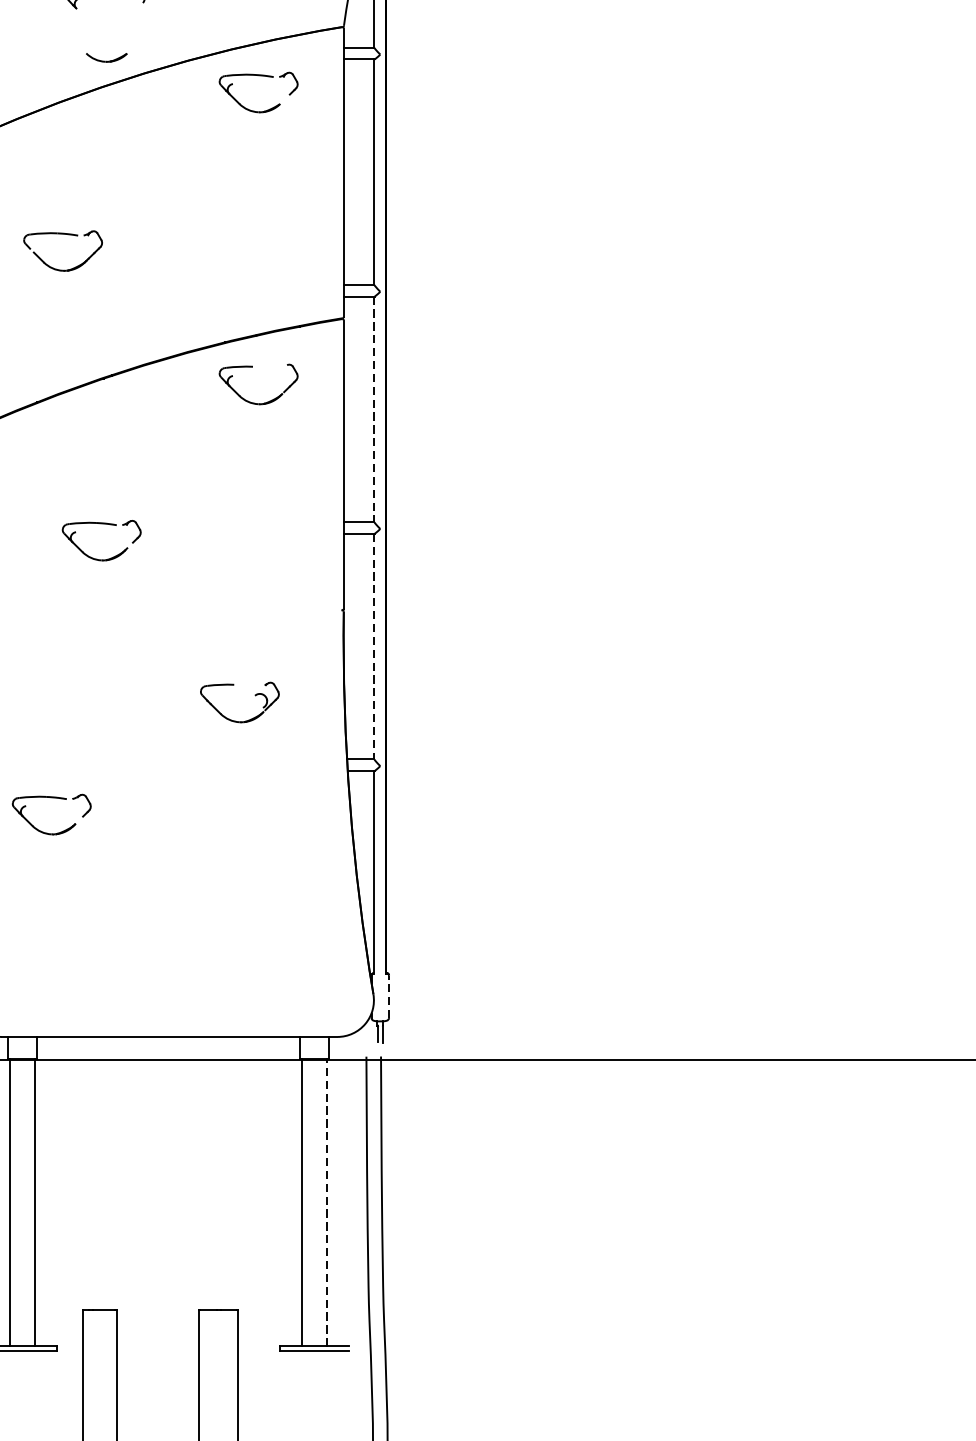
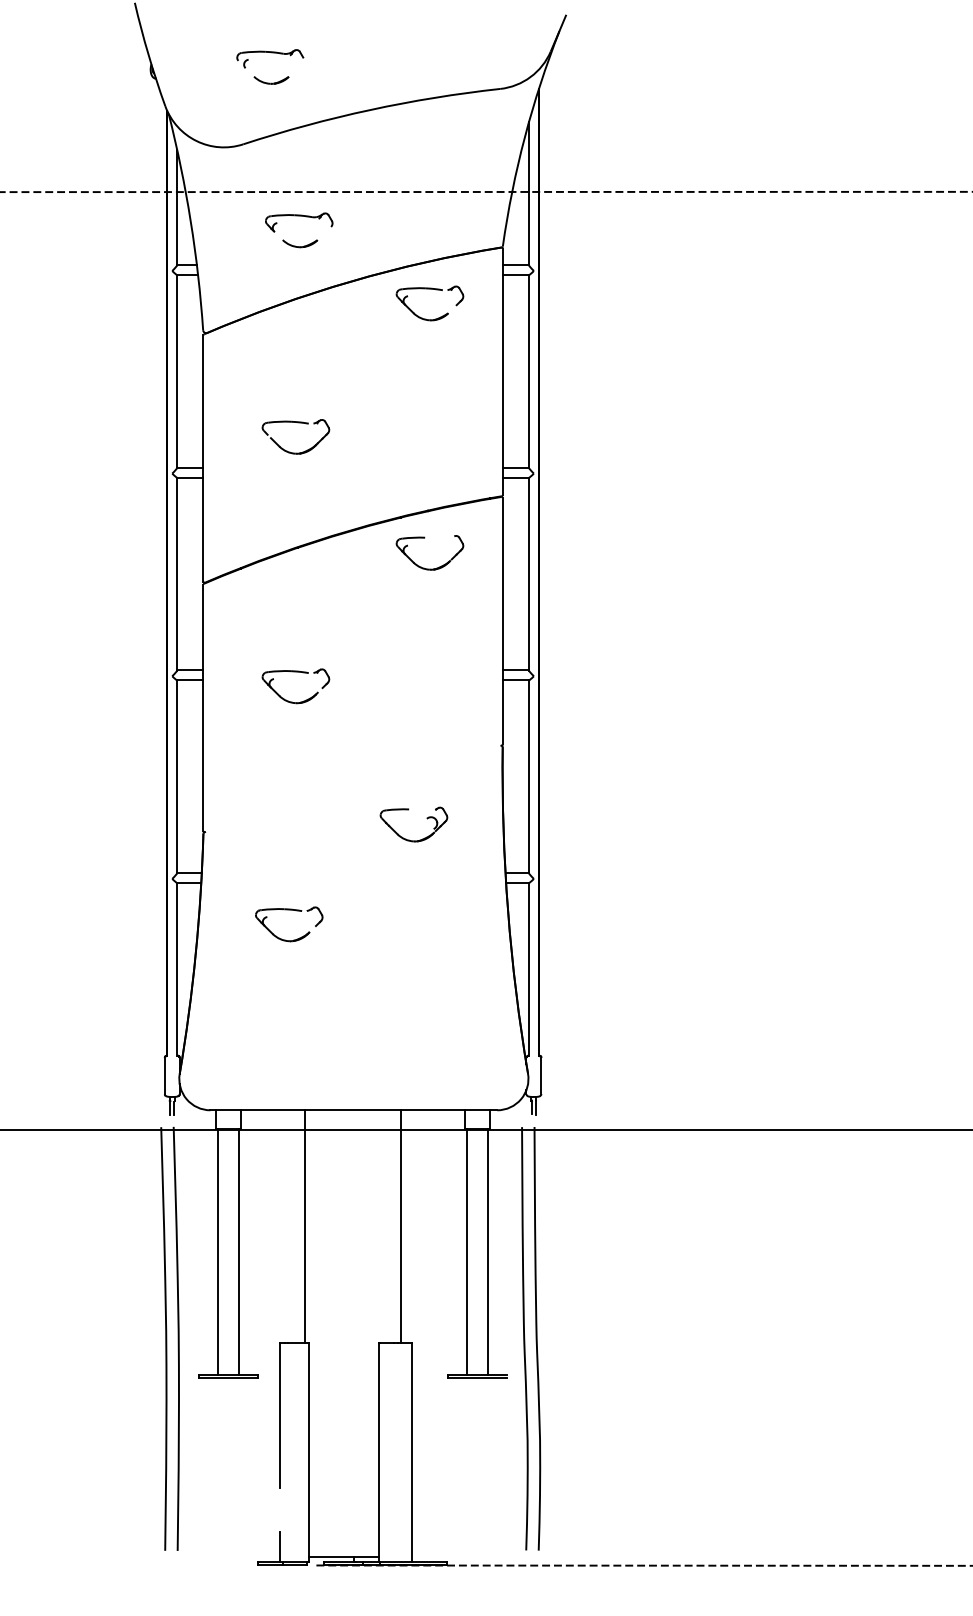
part: (107, 57) -> (300, 243), moved
part: (64, 235) -> (297, 423), moved
line: (373, 409) -> (528, 574), dashed -> solid
line: (373, 647) -> (528, 777), dashed -> solid
part: (52, 798) -> (289, 910), moved
line: (389, 996) -> (541, 1075), dashed -> solid
line: (112, 1172) -> (305, 1226), added
line: (225, 1172) -> (401, 1226), added
line: (327, 1202) -> (488, 1251), dashed -> solid

